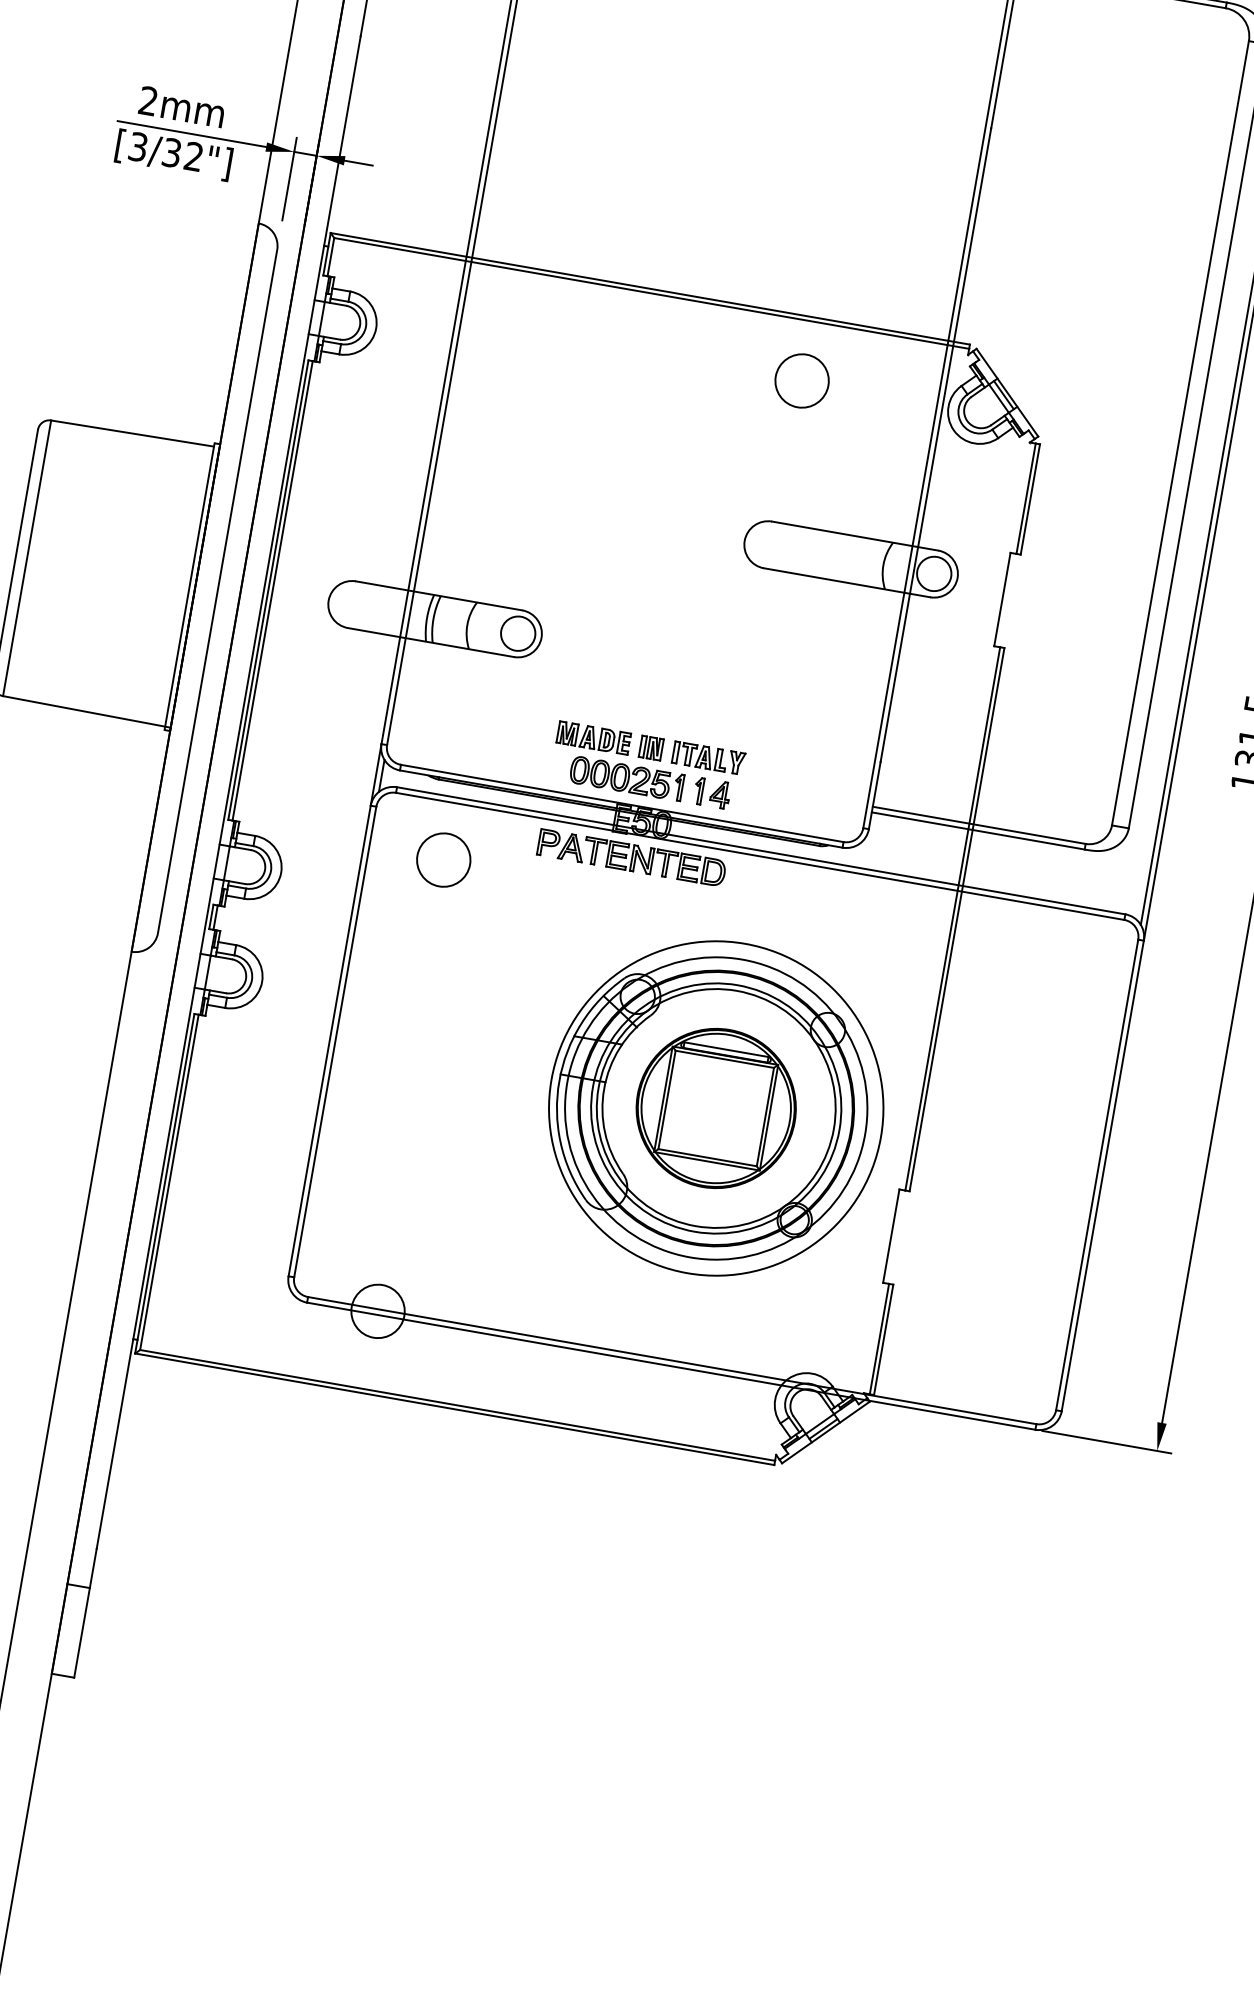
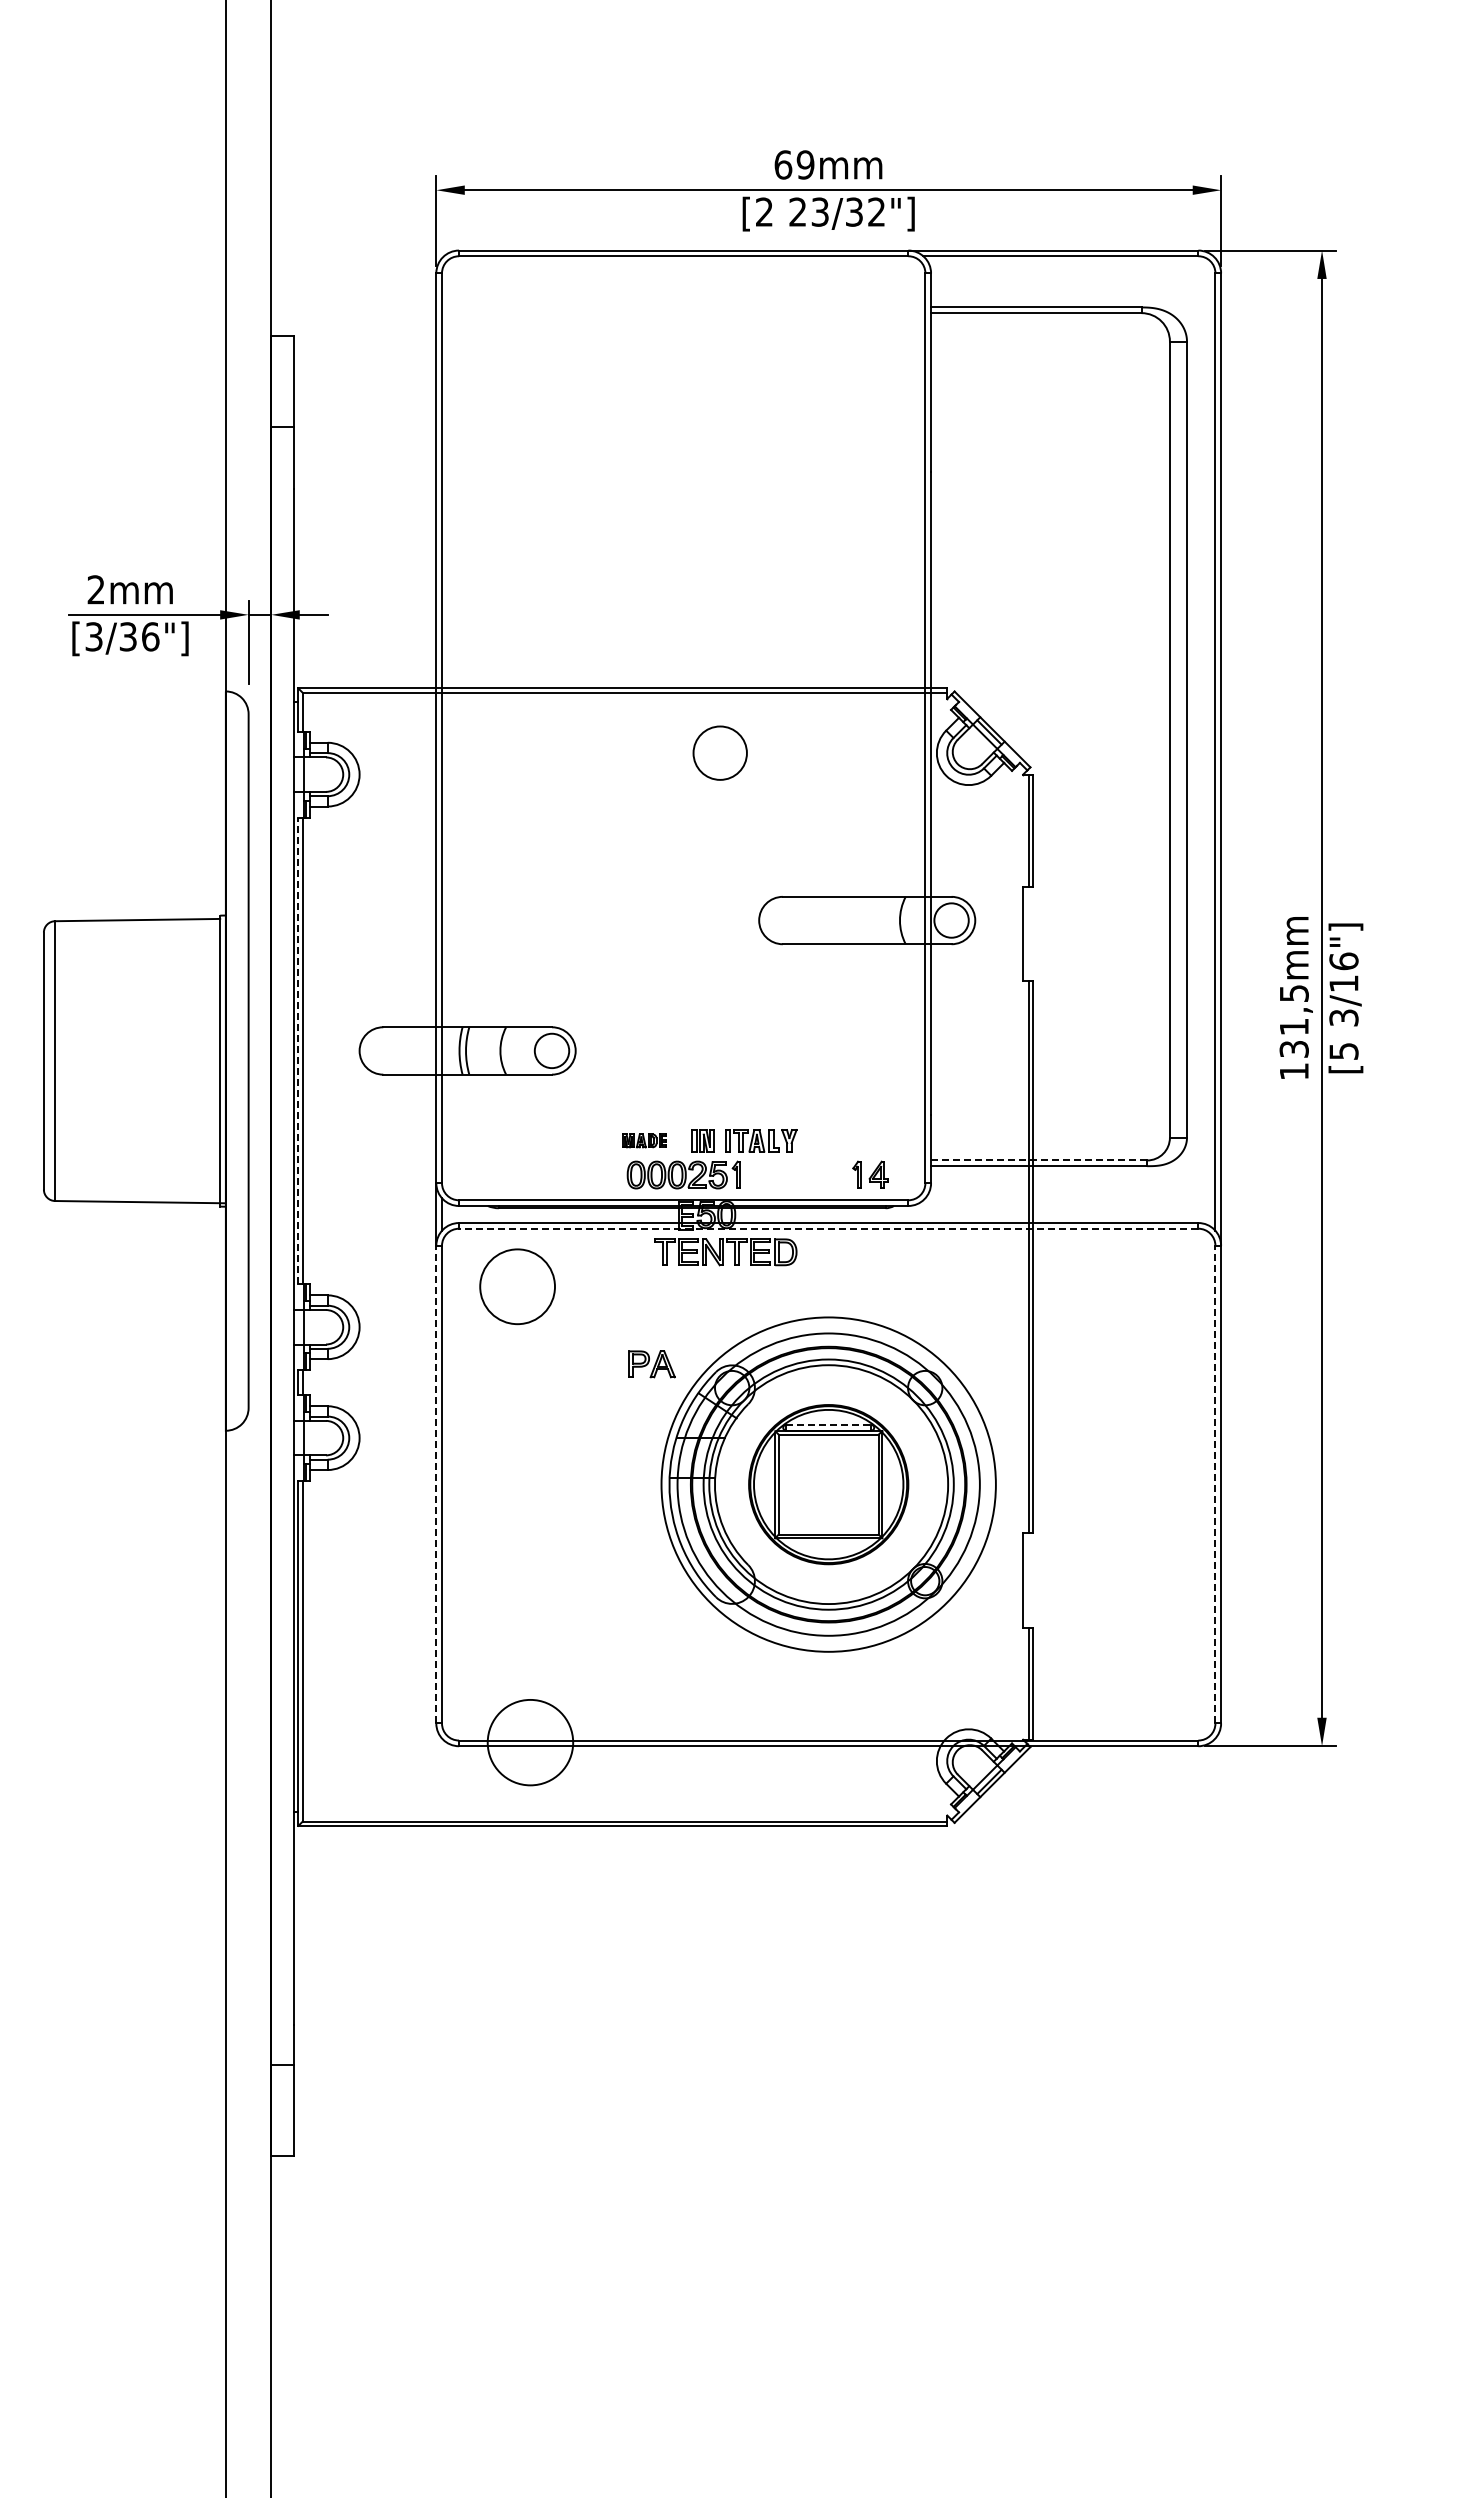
text: (193, 156) -> (150, 636), [3/32"] -> [3/36"]
circle: (801, 380) -> (719, 752), moved
line: (268, 589) -> (298, 1050), solid -> dashed
part: (593, 737) -> (644, 1140), size x0.6
part: (712, 792) -> (870, 1174), moved
line: (979, 825) -> (1039, 1160), solid -> dashed
part: (560, 845) -> (651, 1364), moved
line: (760, 856) -> (828, 1228), solid -> dashed
circle: (443, 859) -> (517, 1286), size x1.4
line: (329, 1040) -> (436, 1484), solid -> dashed
line: (726, 1049) -> (828, 1424), solid -> dashed
line: (1097, 1174) -> (1215, 1484), solid -> dashed
circle: (378, 1311) -> (530, 1742), size x1.6

